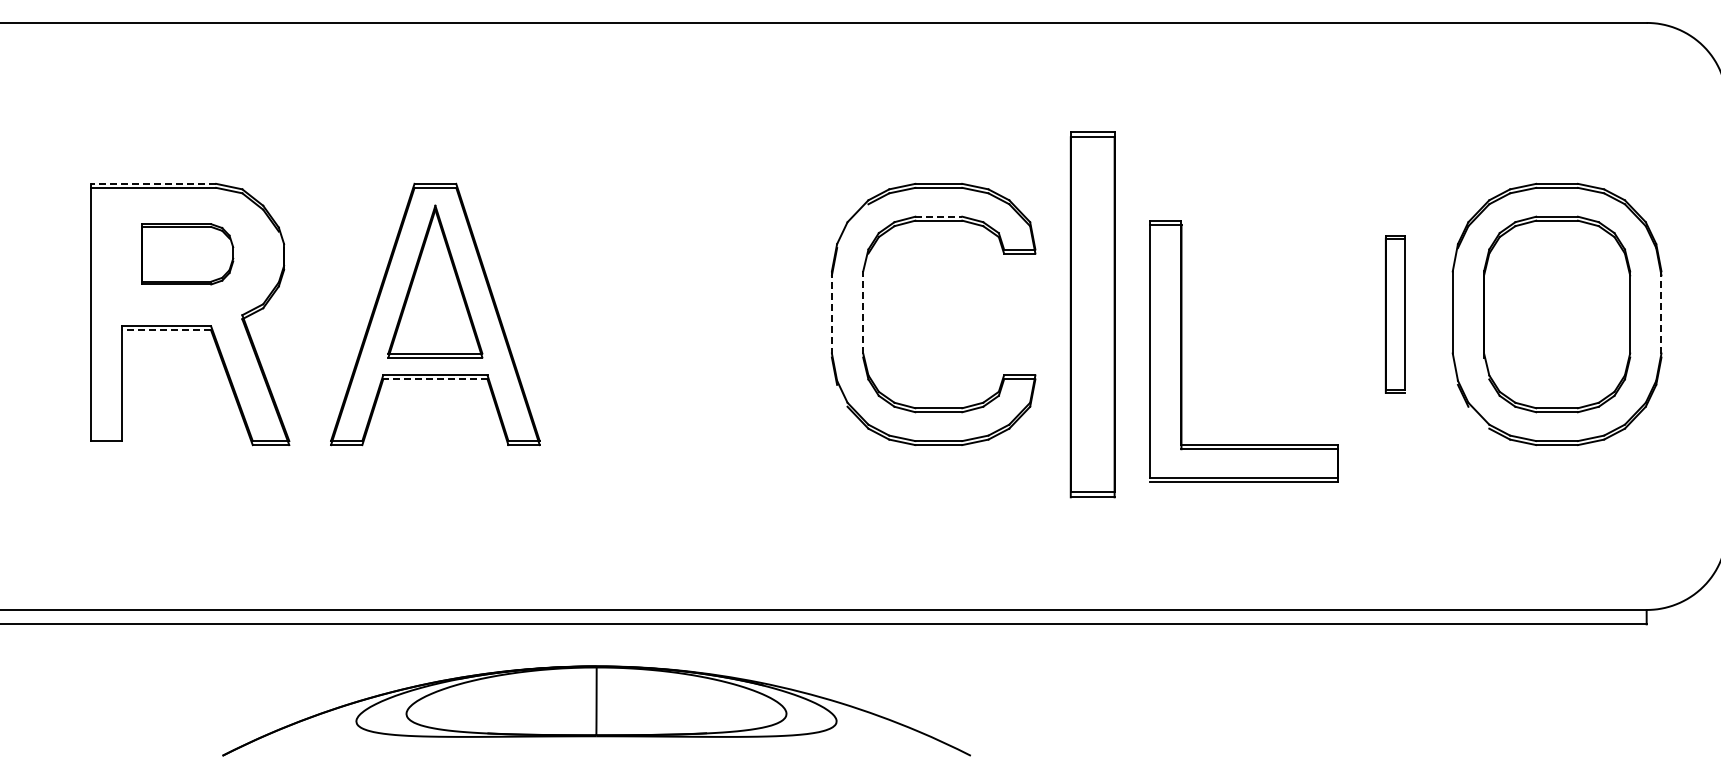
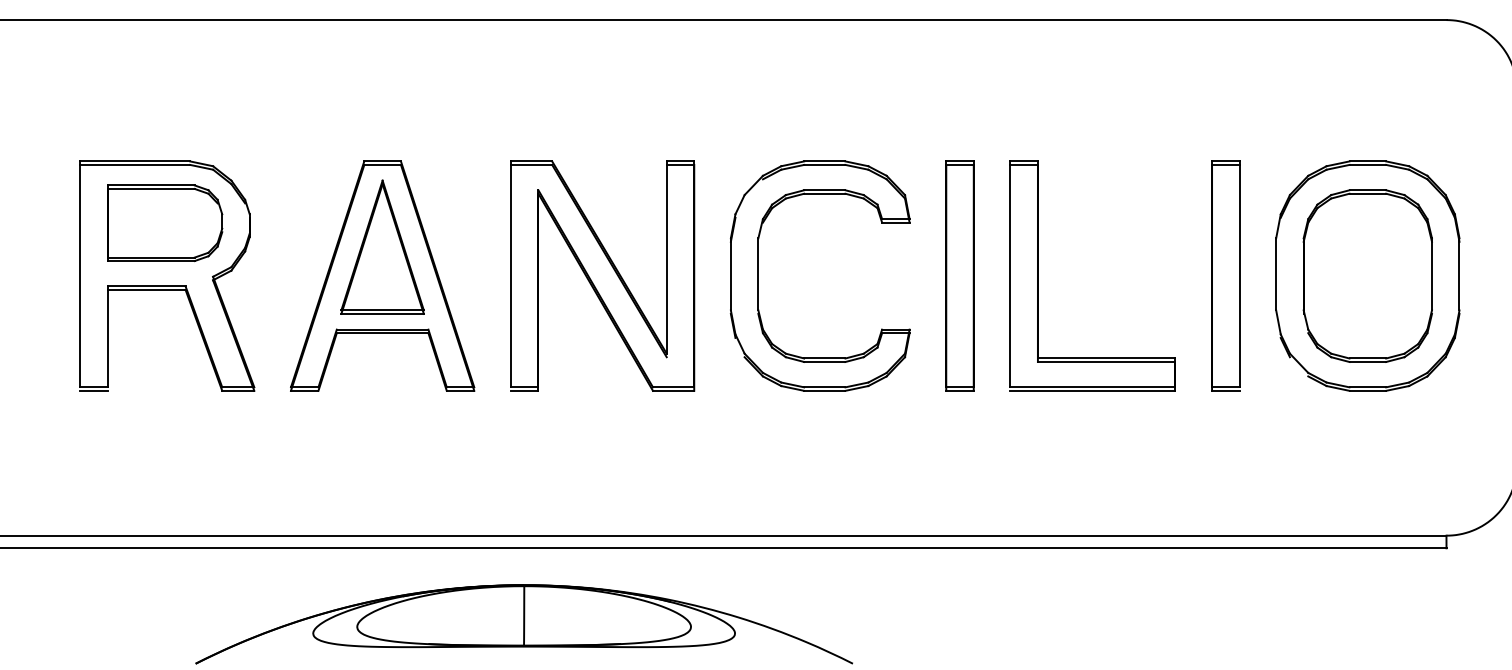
line: (153, 183) -> (135, 161), dashed -> solid
line: (939, 216) -> (825, 190), dashed -> solid
part: (187, 254) -> (164, 223), size x1.43
line: (863, 311) -> (758, 273), dashed -> solid
line: (1661, 311) -> (1459, 273), dashed -> solid
line: (831, 312) -> (730, 274), dashed -> solid
part: (685, 313) -> (602, 275), added
part: (1092, 314) -> (959, 276), size x0.71
part: (1394, 314) -> (1225, 276), size x1.67
line: (166, 330) -> (146, 290), dashed -> solid
part: (1182, 351) -> (1038, 276), moved
line: (434, 379) -> (381, 333), dashed -> solid
line: (106, 445) -> (93, 391), added

